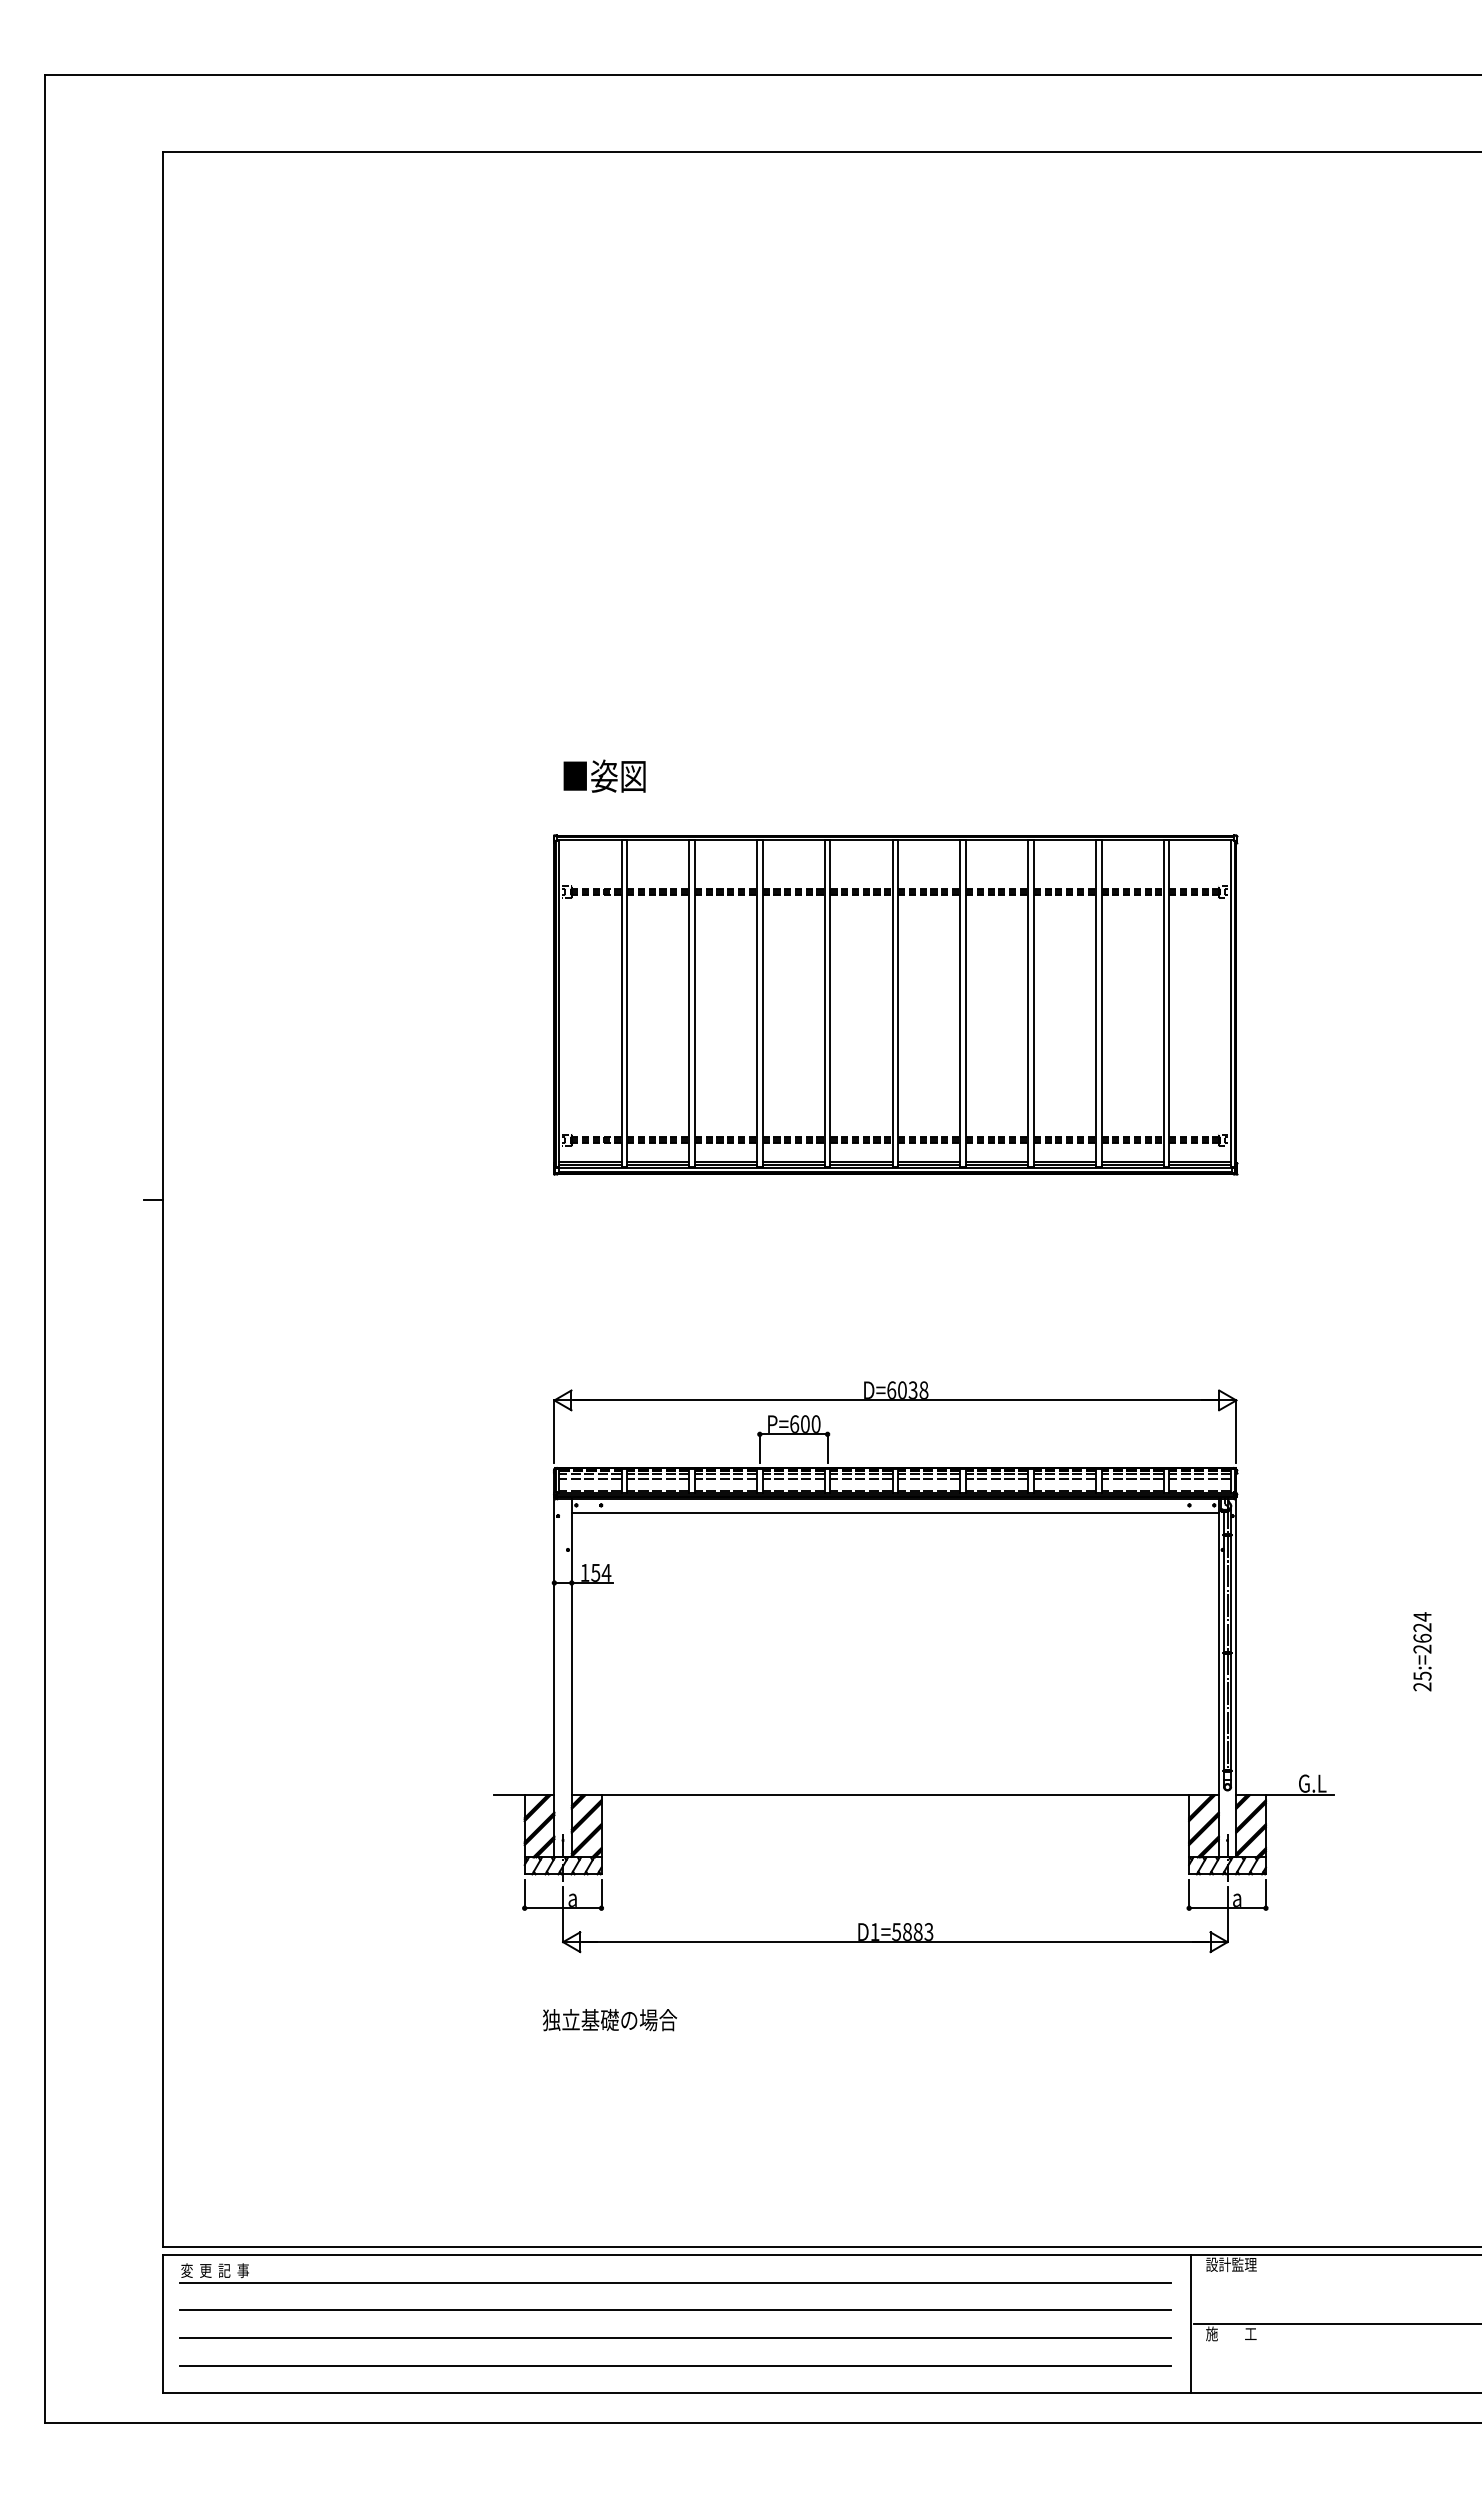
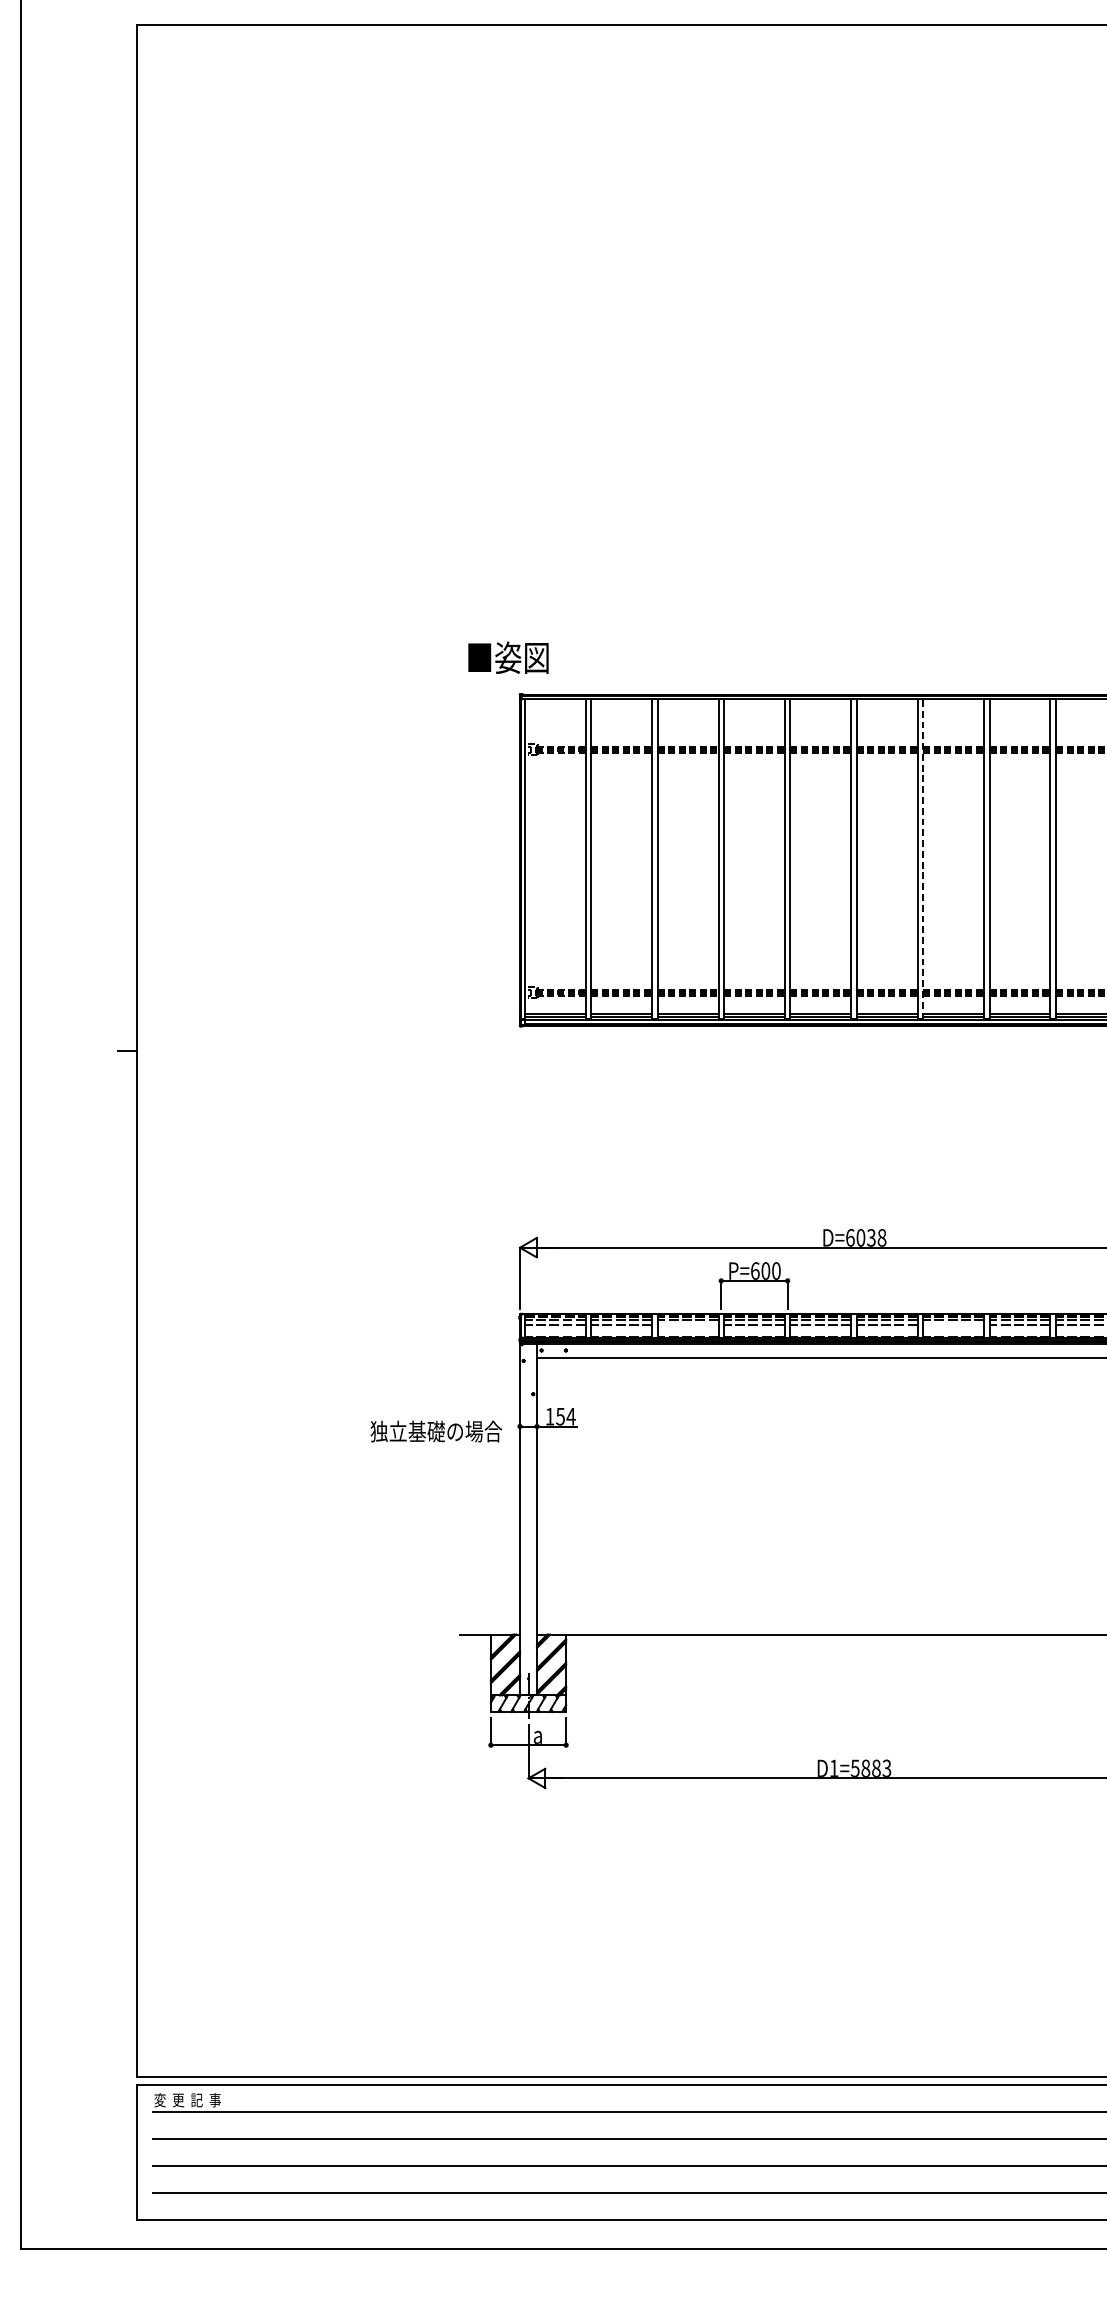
text: (604, 775) -> (508, 657), moved
line: (965, 1003) -> (922, 858), solid -> dashed
line: (725, 1478) -> (687, 1324), removed
line: (996, 1478) -> (953, 1324), removed
text: (610, 2020) -> (436, 1431), moved

